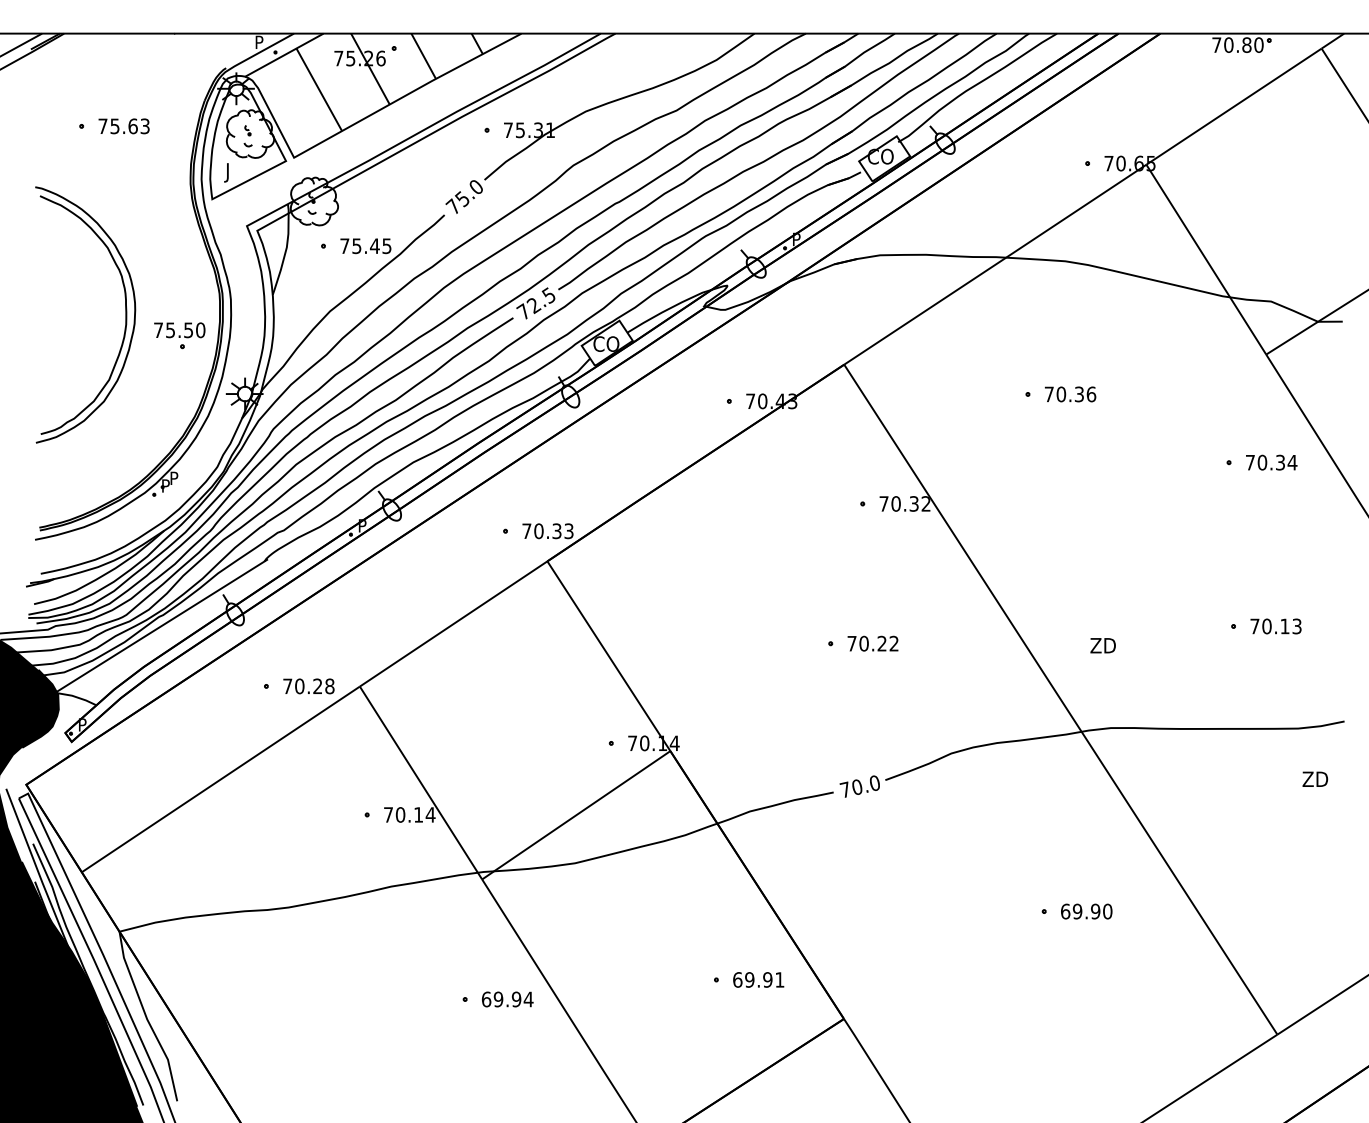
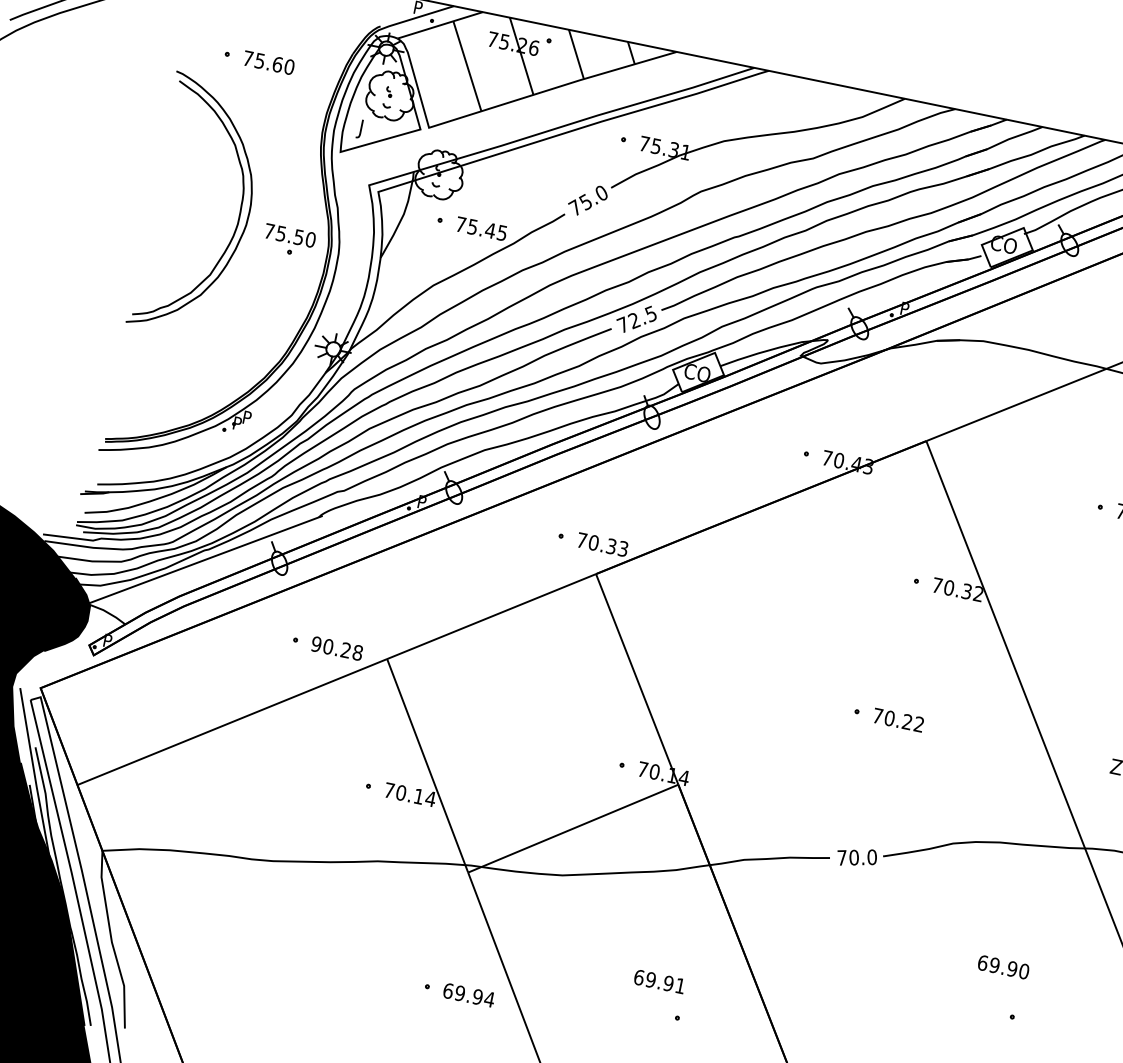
text: (144, 126) -> (288, 67), 75.63 -> 75.60
part: (125, 314) -> (239, 214), moved
part: (179, 335) -> (288, 240), moved
text: (287, 686) -> (316, 644), 70.28 -> 90.28
text: (1086, 911) -> (1003, 967), moved
text: (758, 979) -> (659, 981), moved

